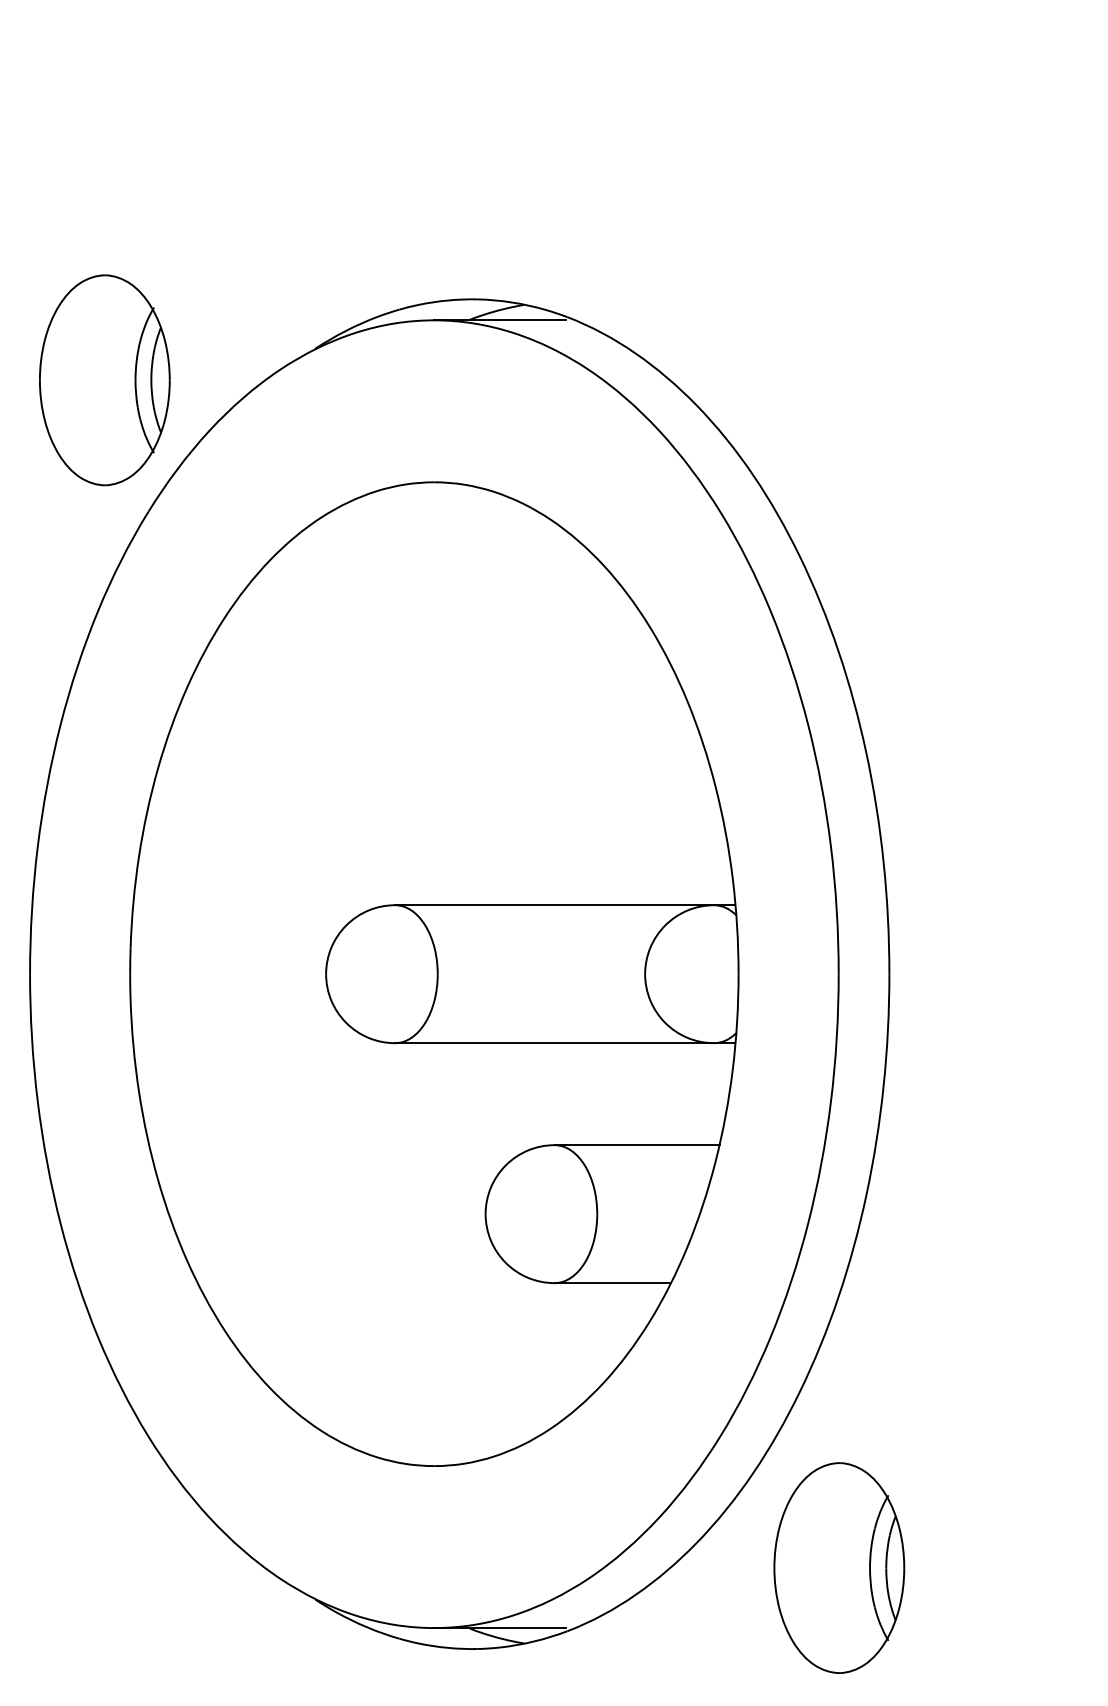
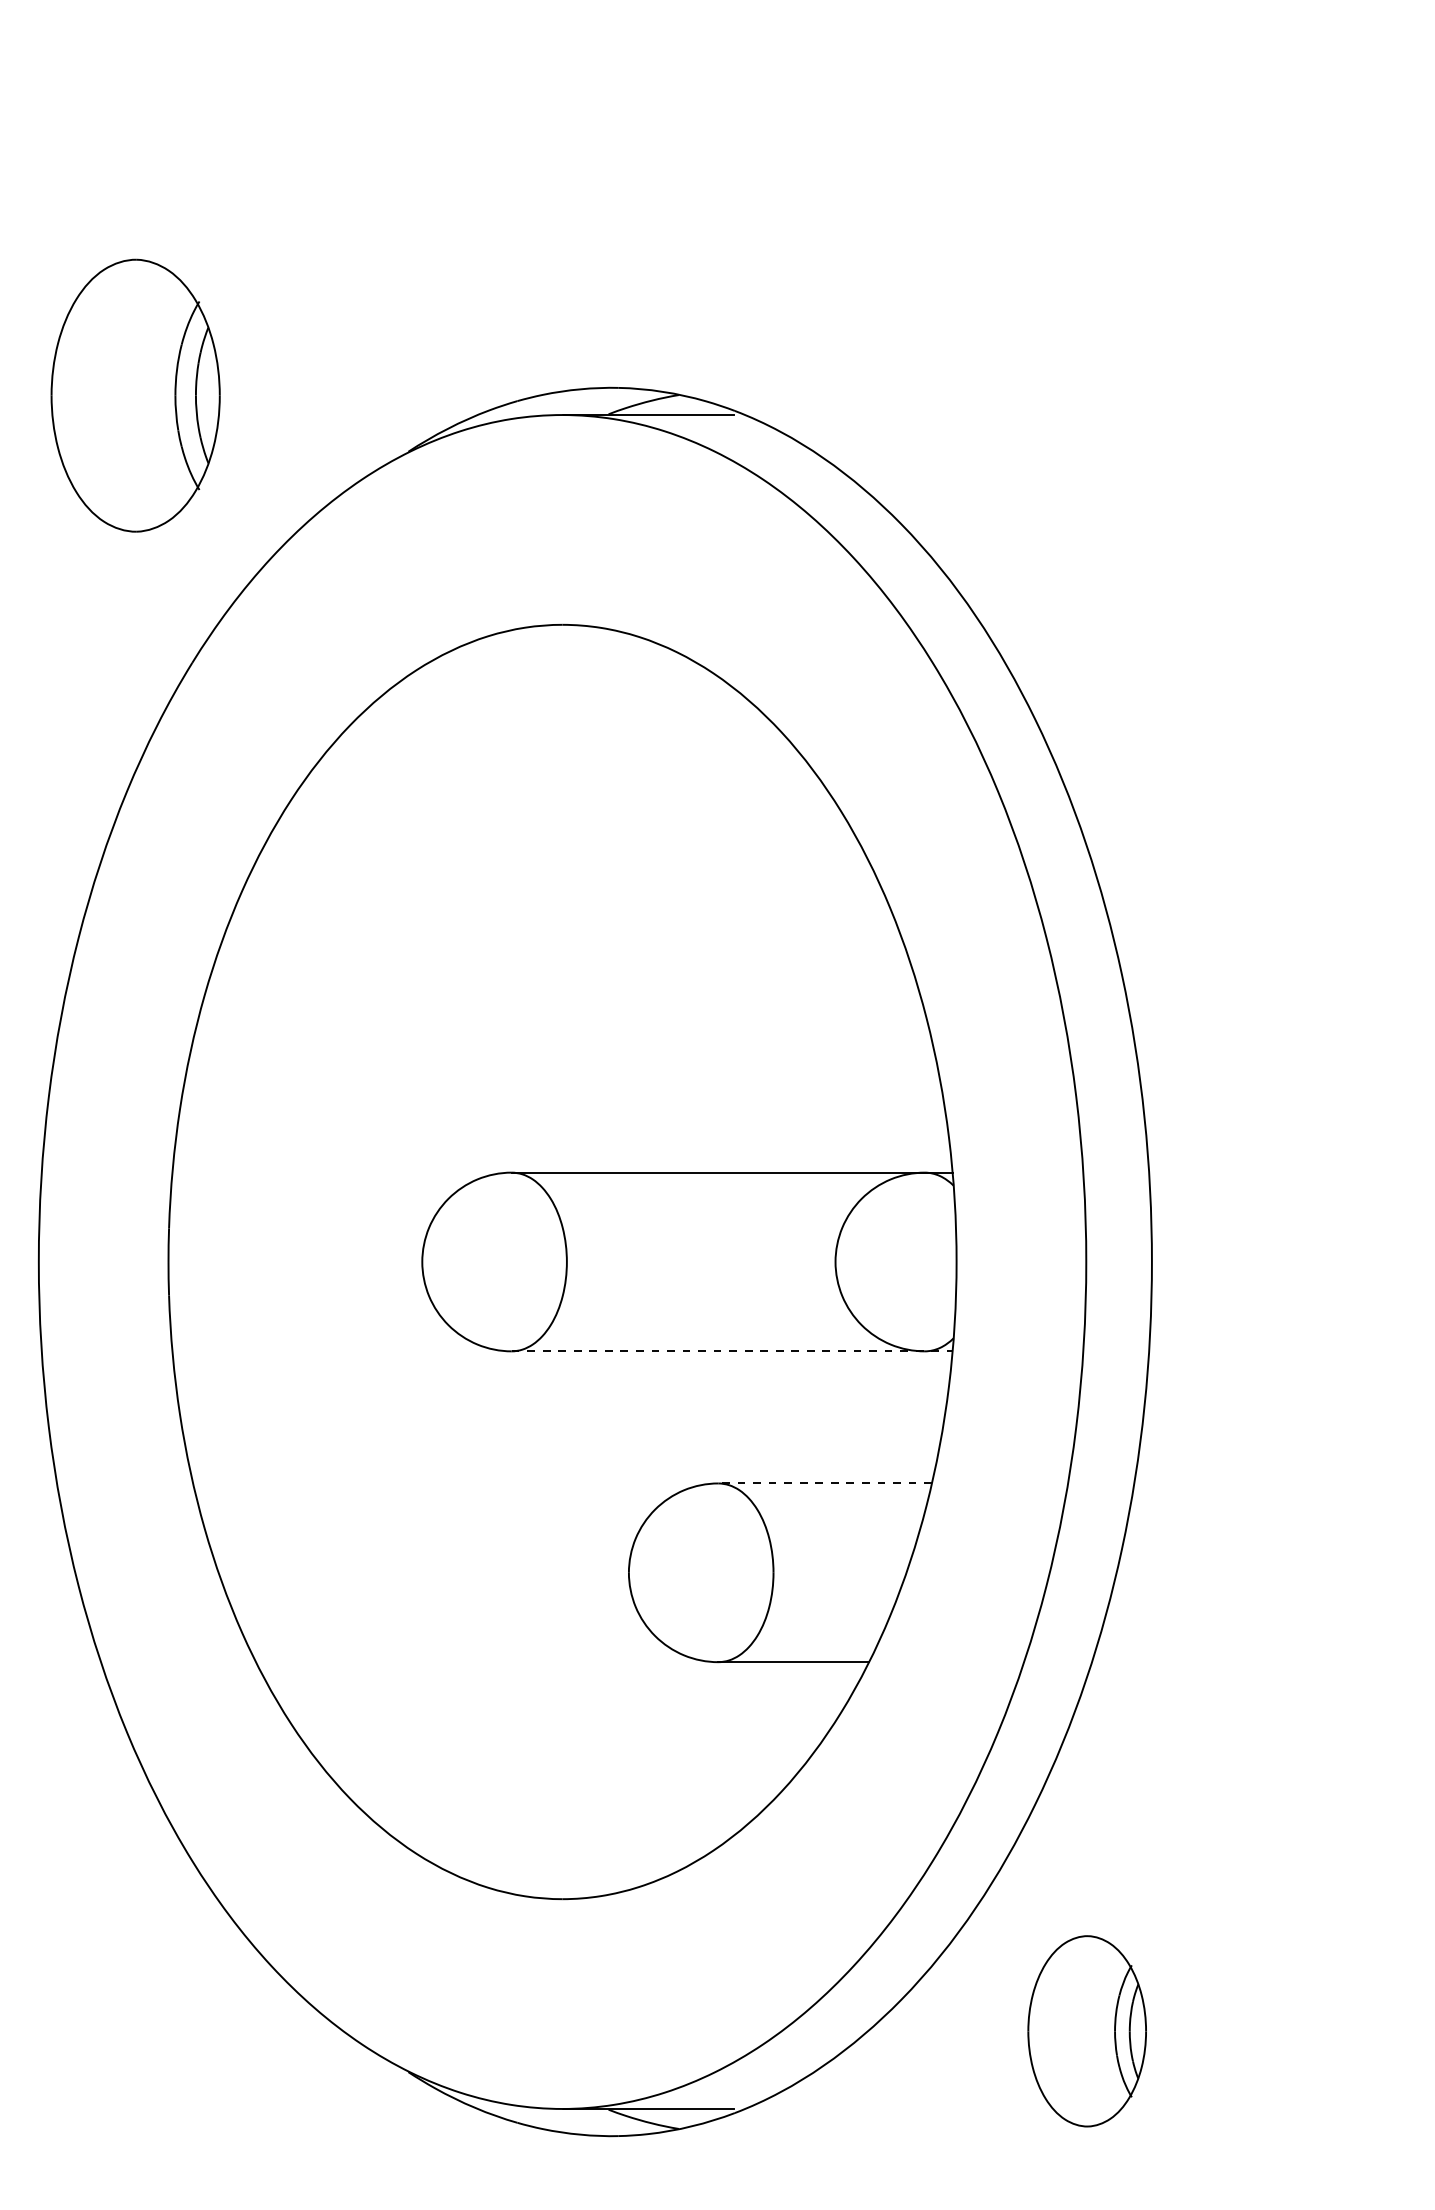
part: (104, 380) -> (135, 395), moved
line: (565, 1043) -> (732, 1351), solid -> dashed
line: (637, 1145) -> (825, 1483), solid -> dashed
part: (839, 1568) -> (1087, 2031), size x0.7

